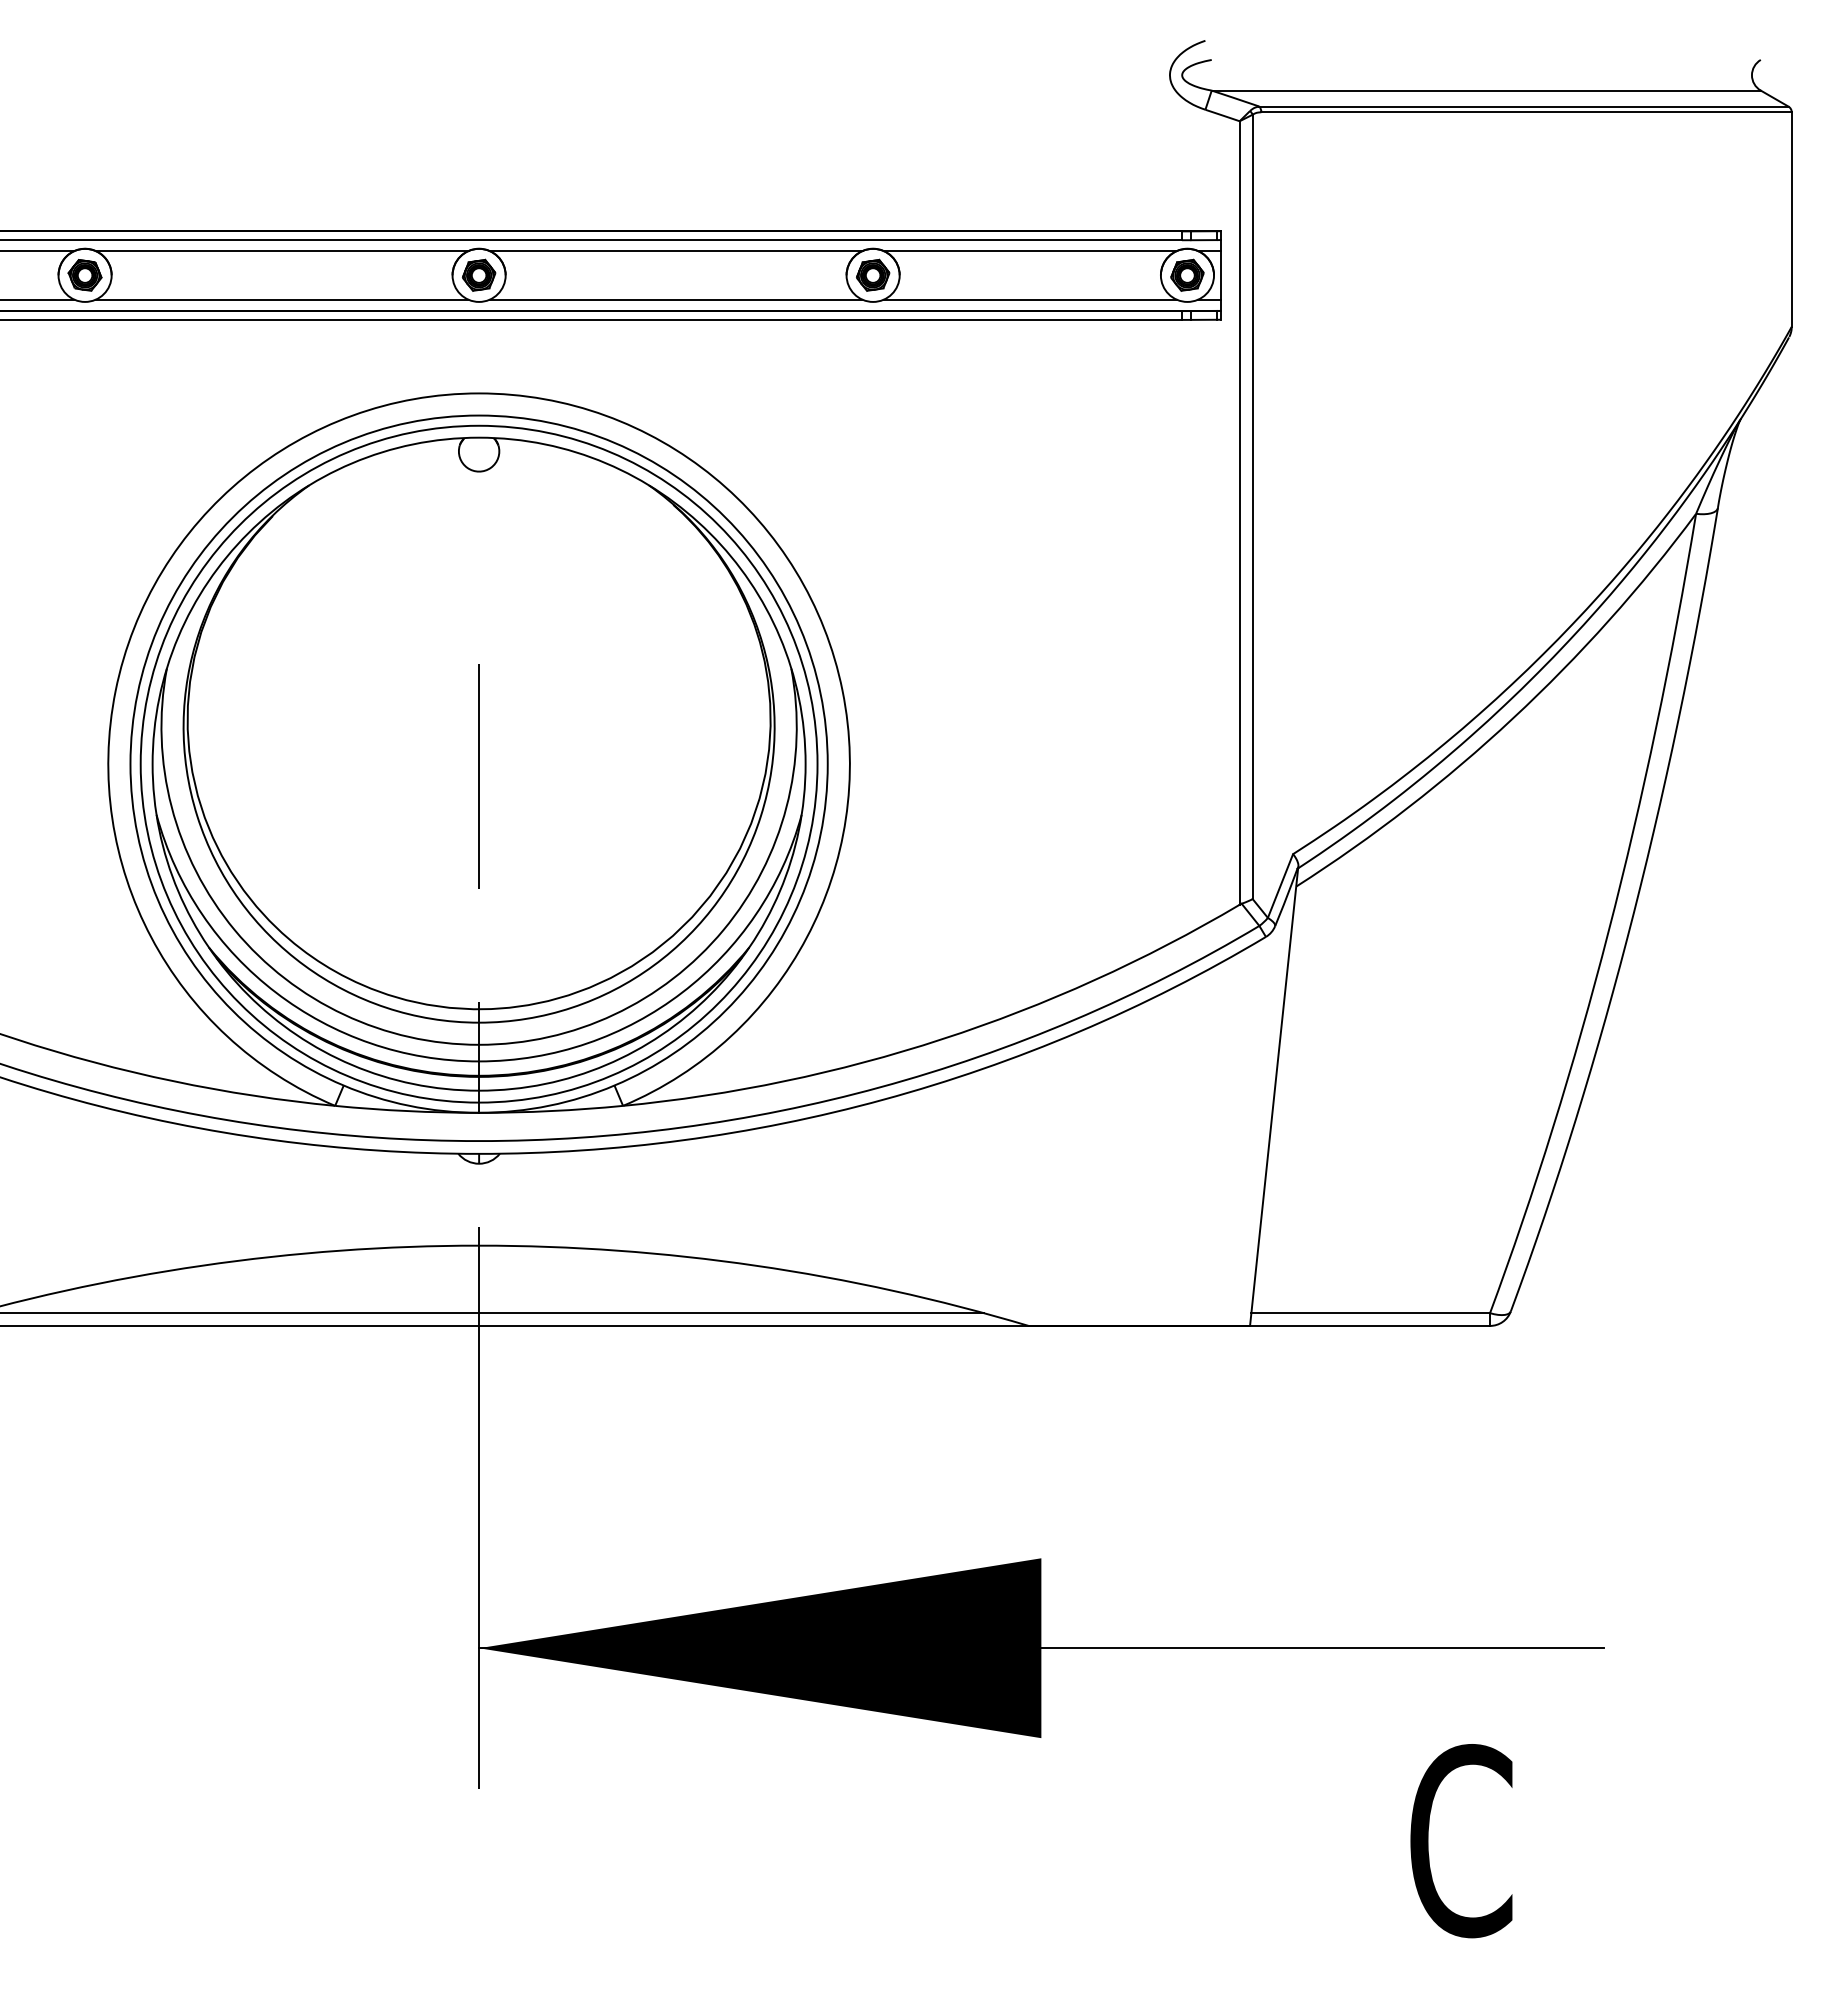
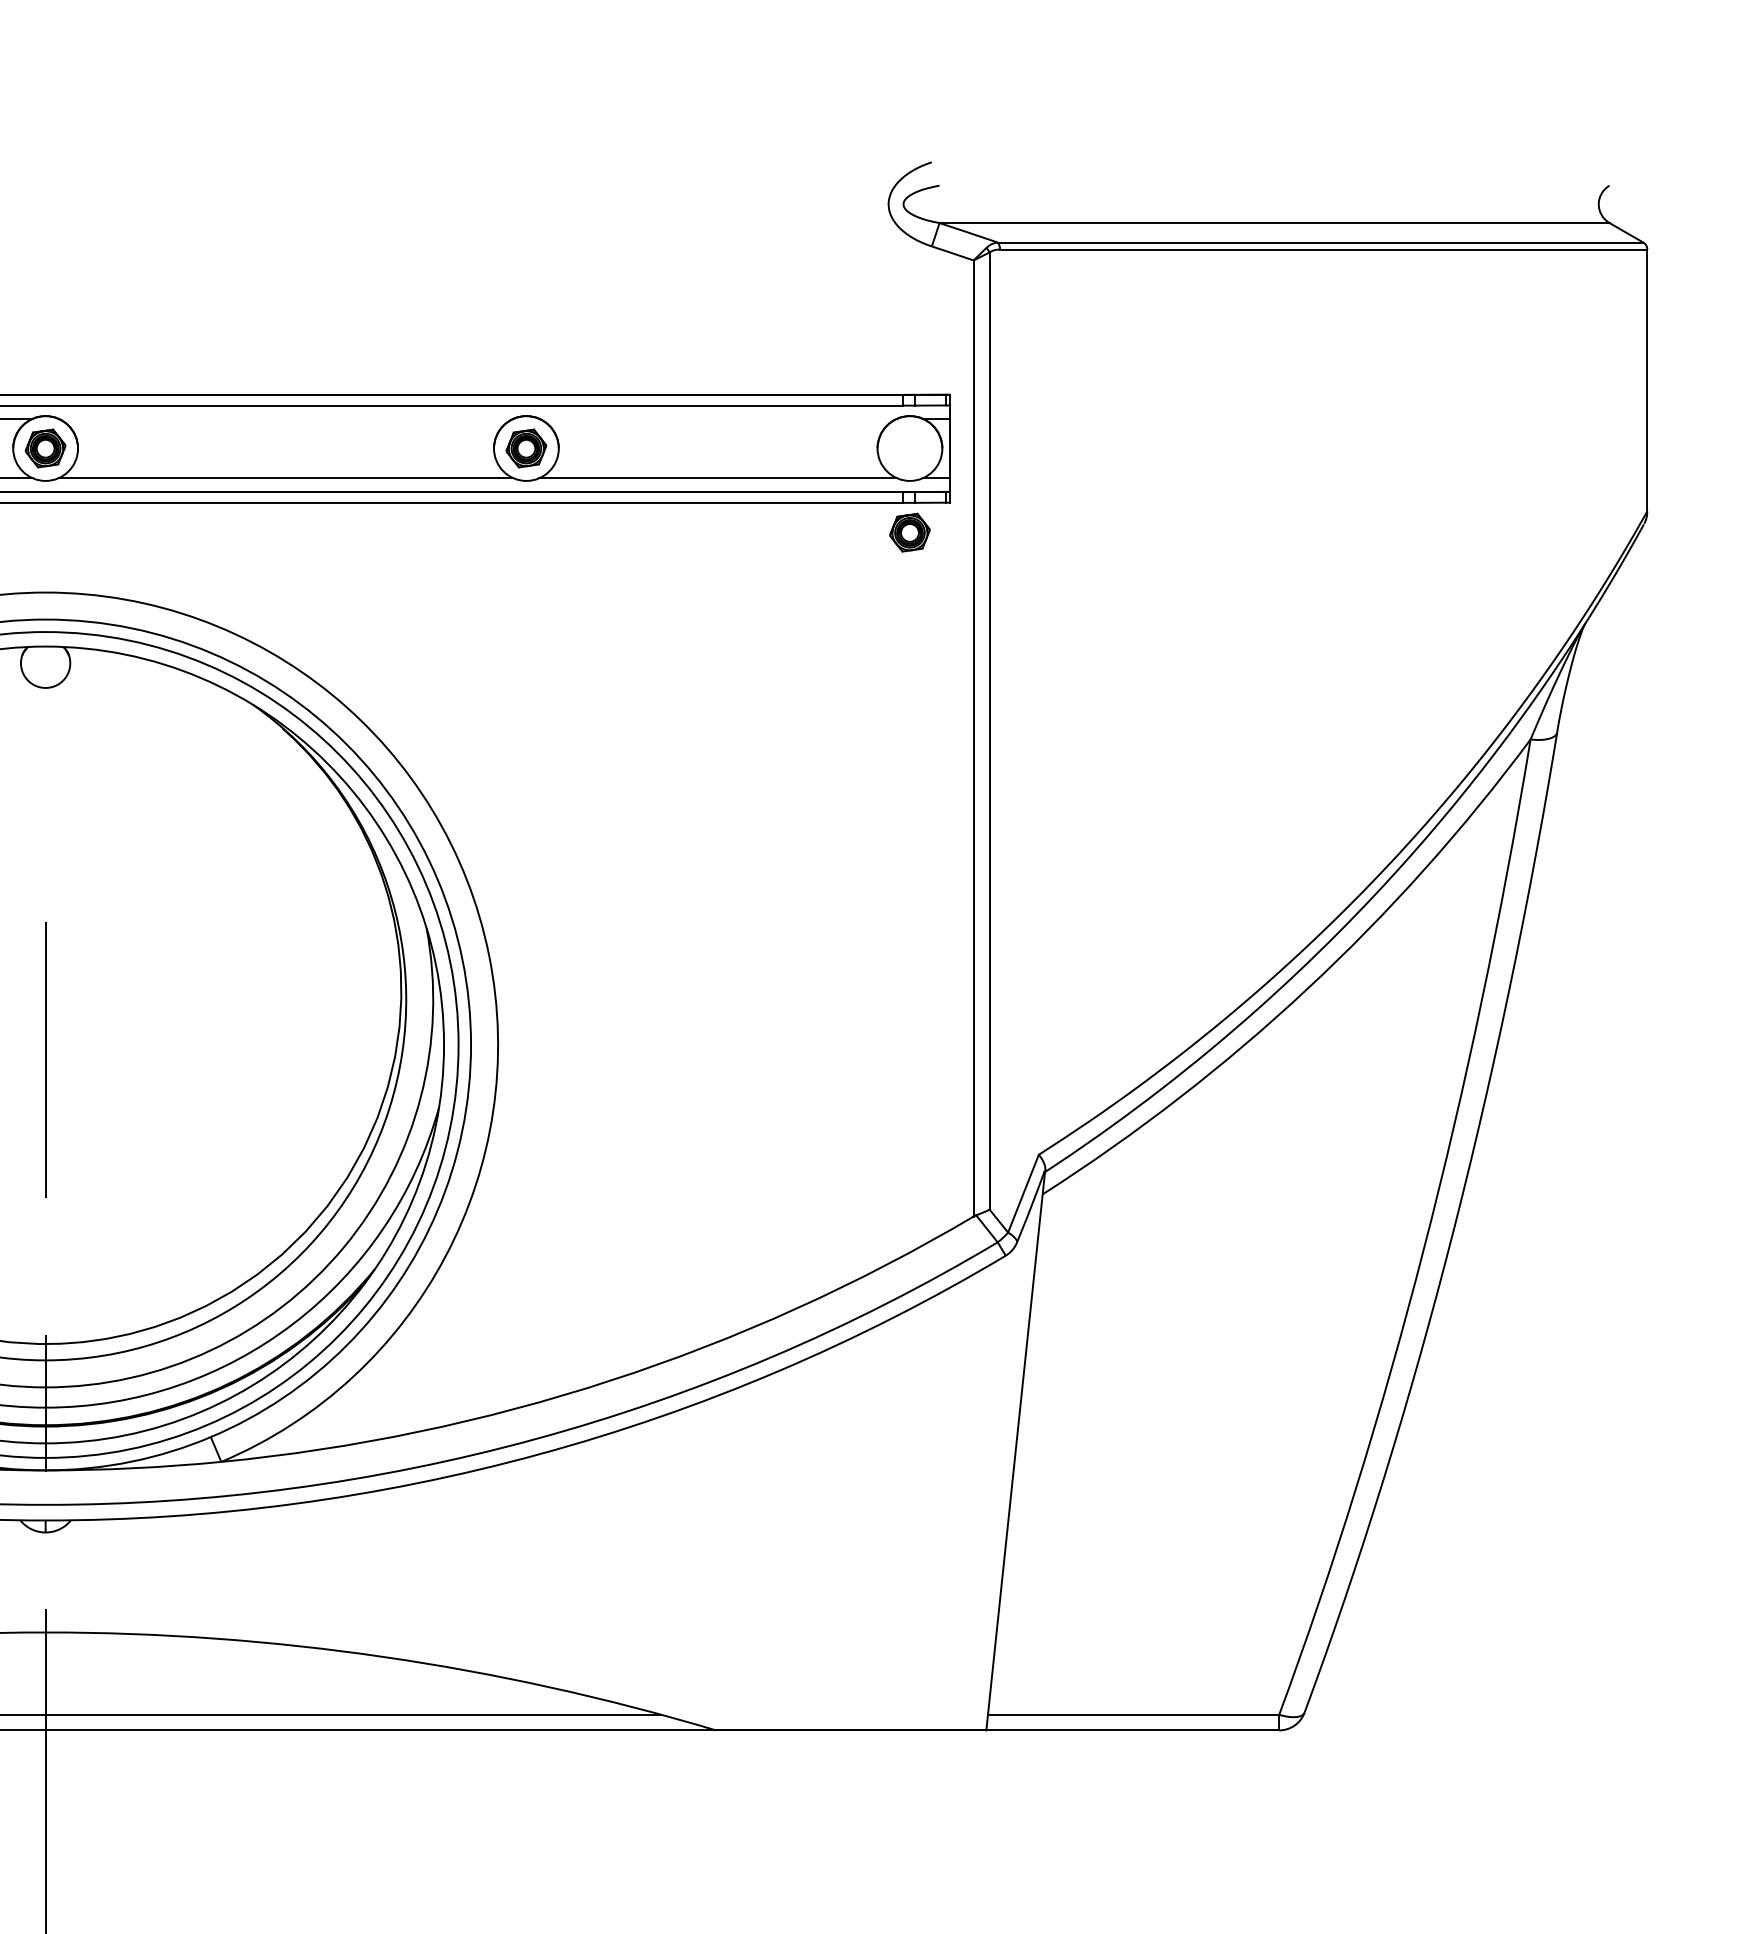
line: (675, 251) -> (285, 419), removed
line: (1029, 251) -> (717, 419), removed
part: (1187, 274) -> (910, 531), moved

